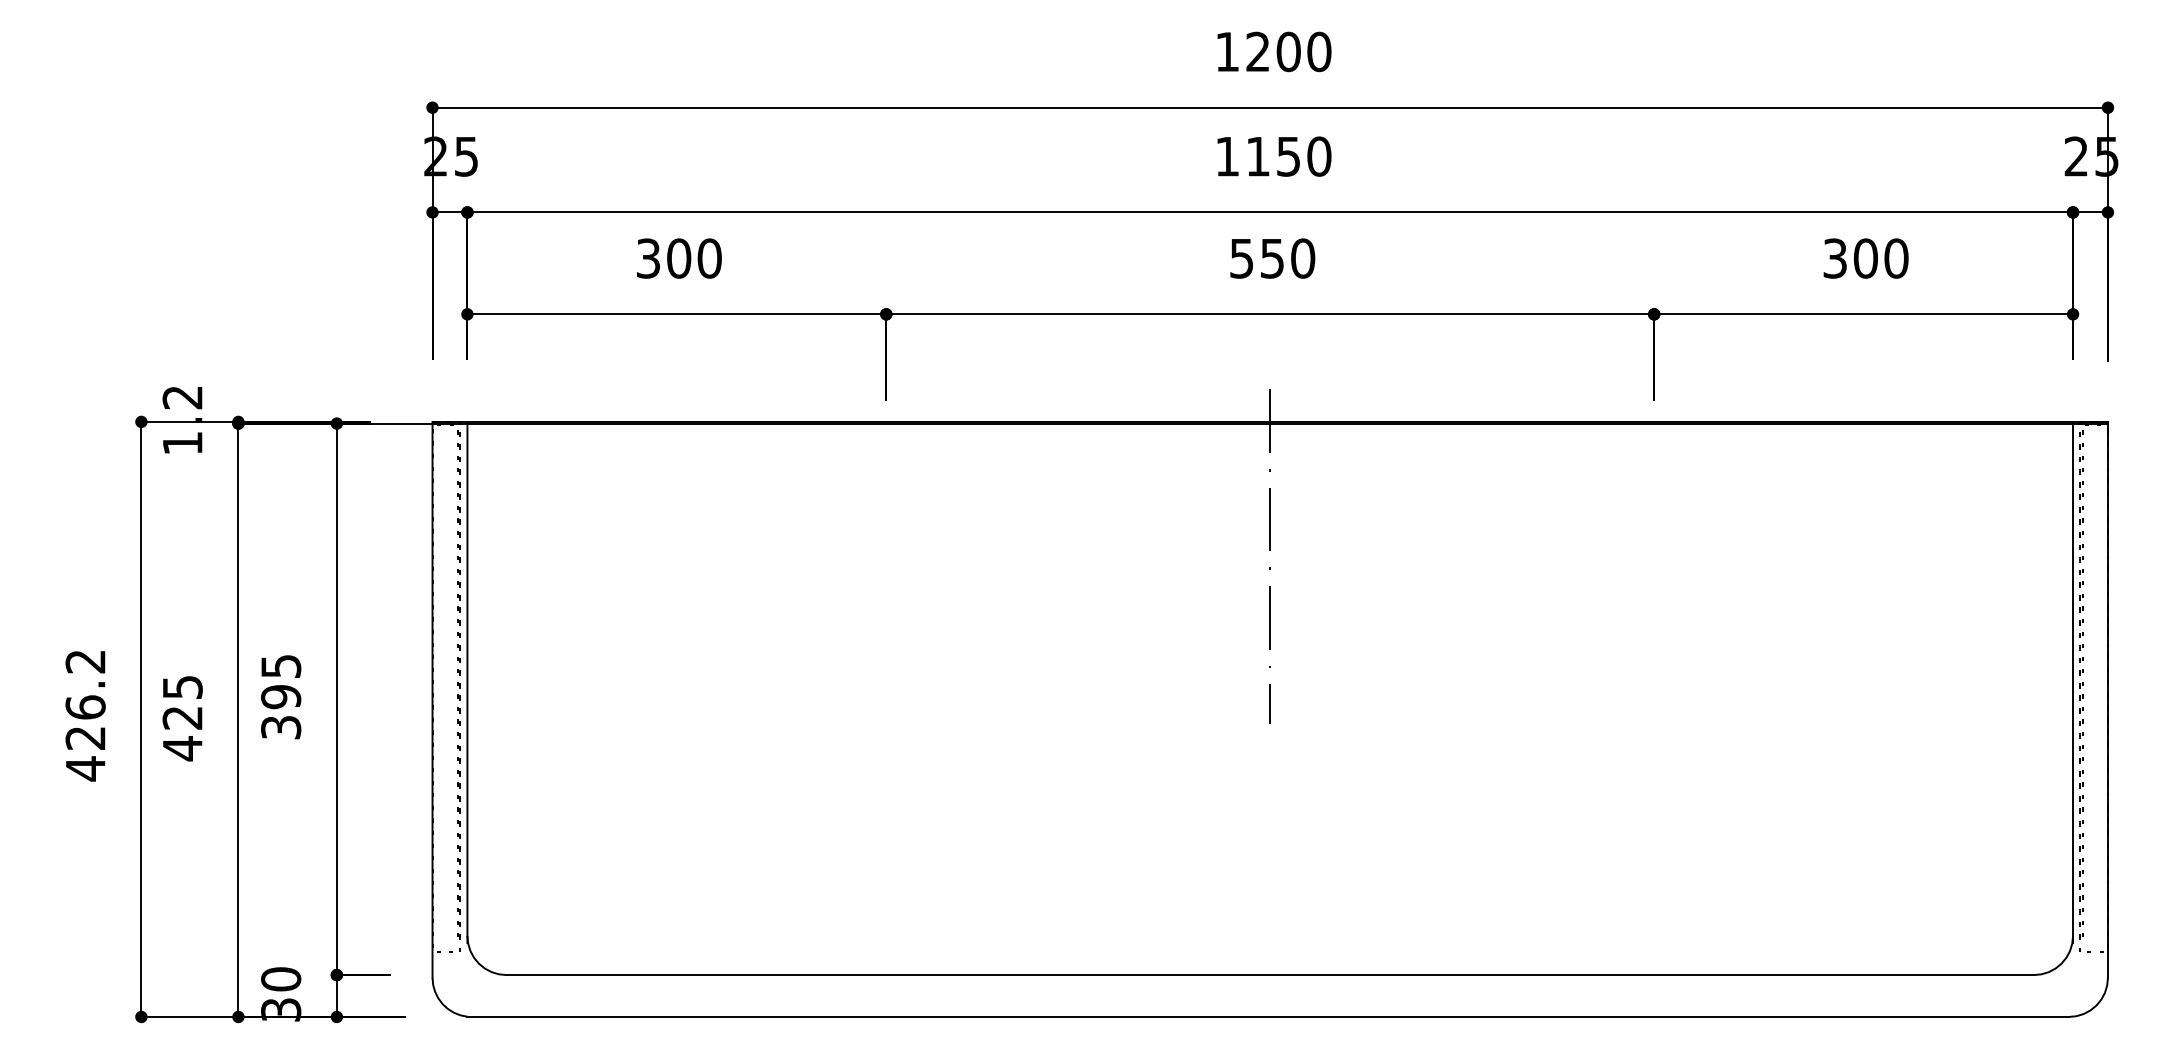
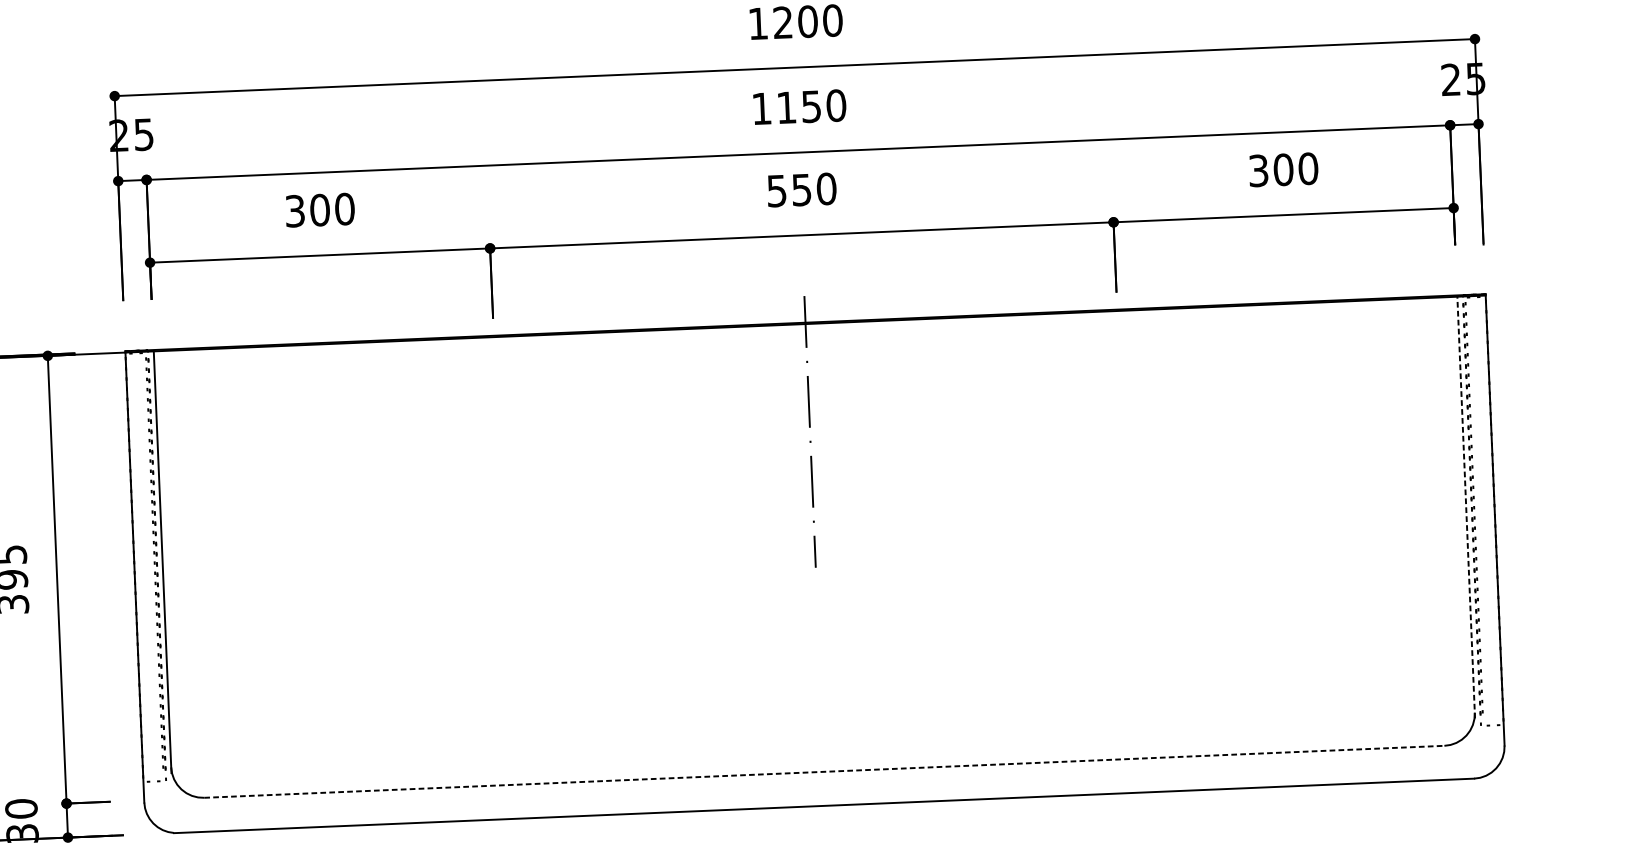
line: (2073, 683) -> (1466, 507), solid -> dashed
line: (1270, 975) -> (824, 772), solid -> dashed

